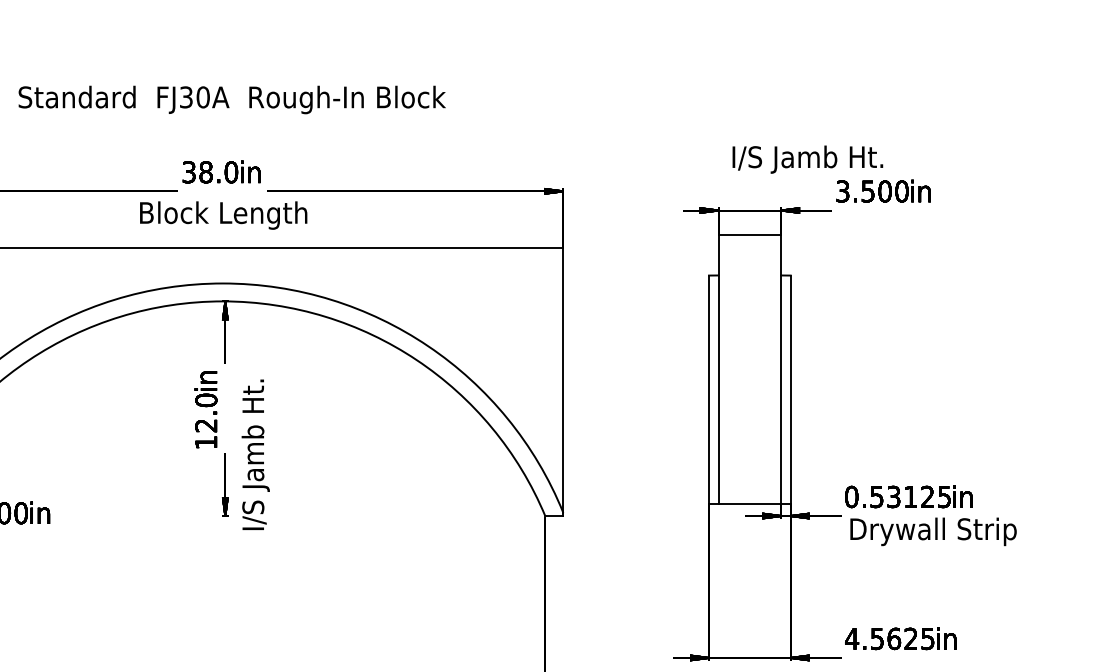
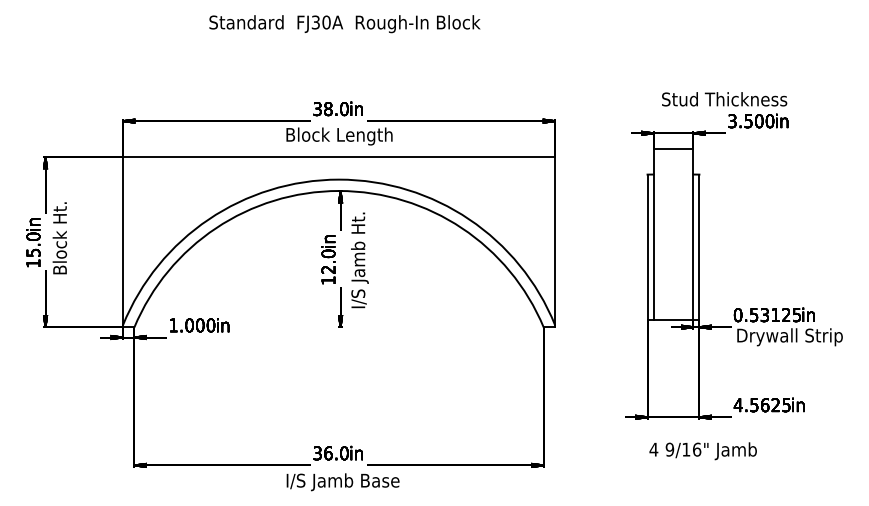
text: (231, 100) -> (344, 24), moved
text: (830, 158) -> (724, 100), I/S Jamb Ht. -> Stud Thickness
text: (255, 455) -> (359, 260), moved

